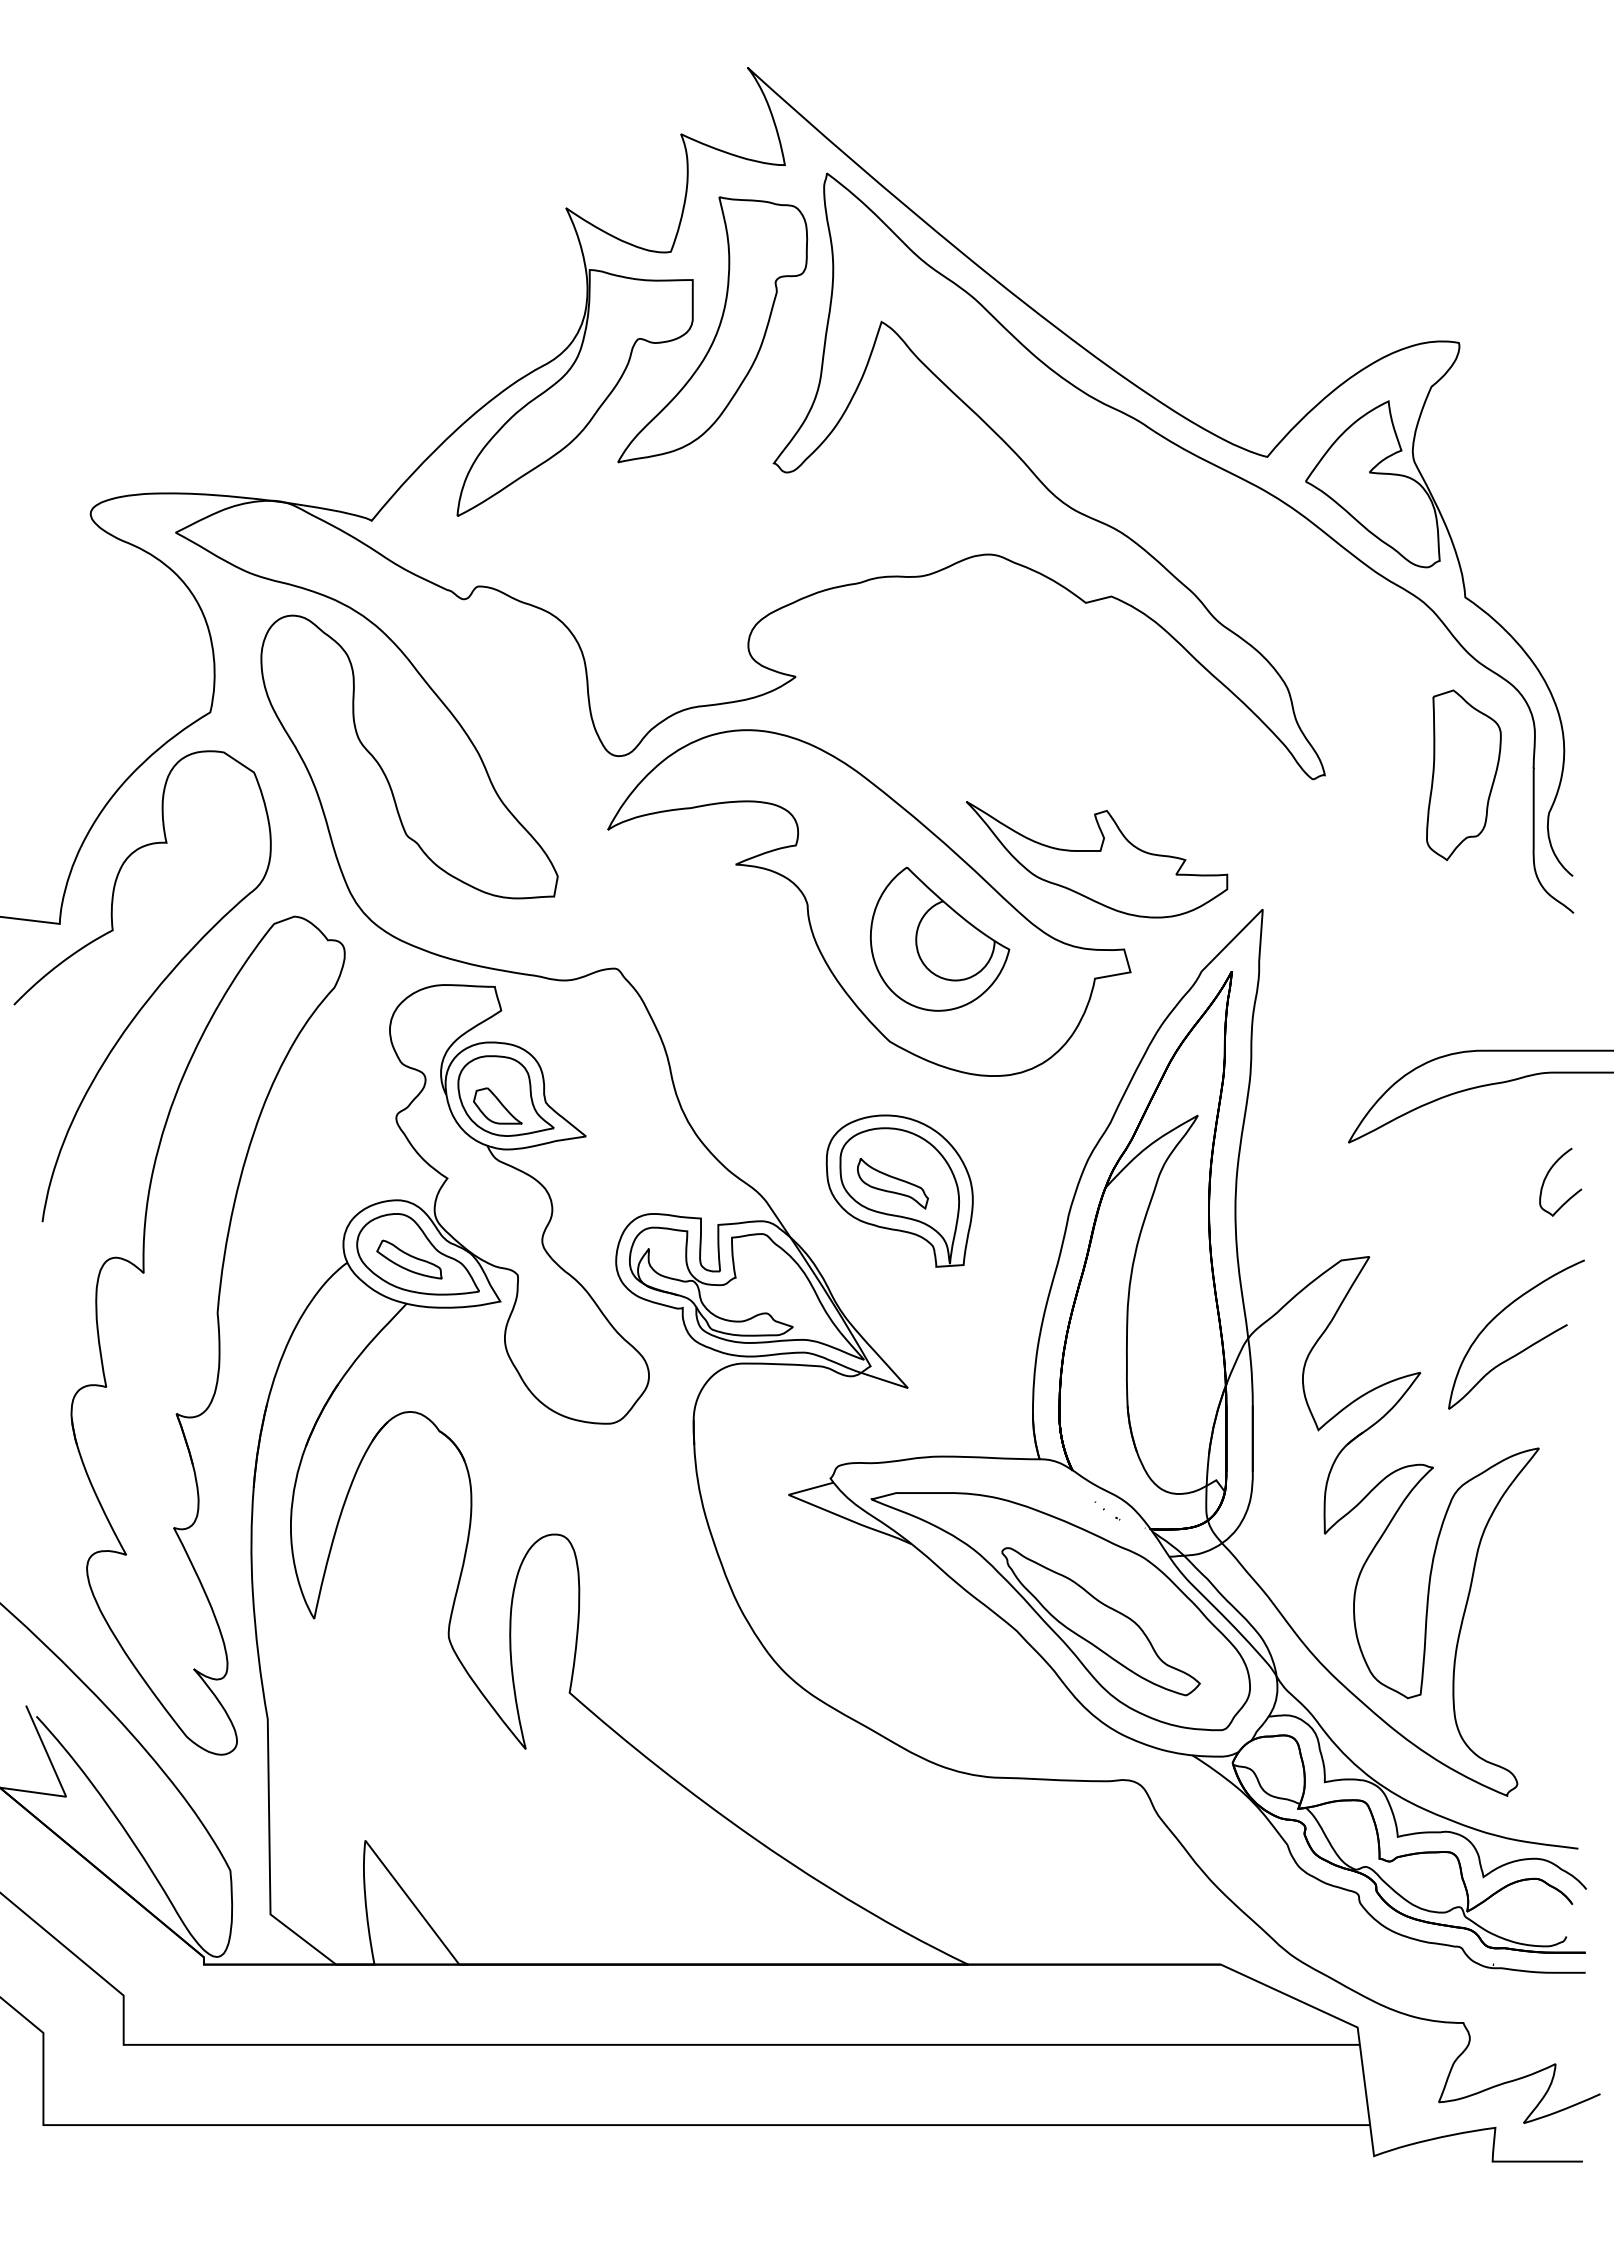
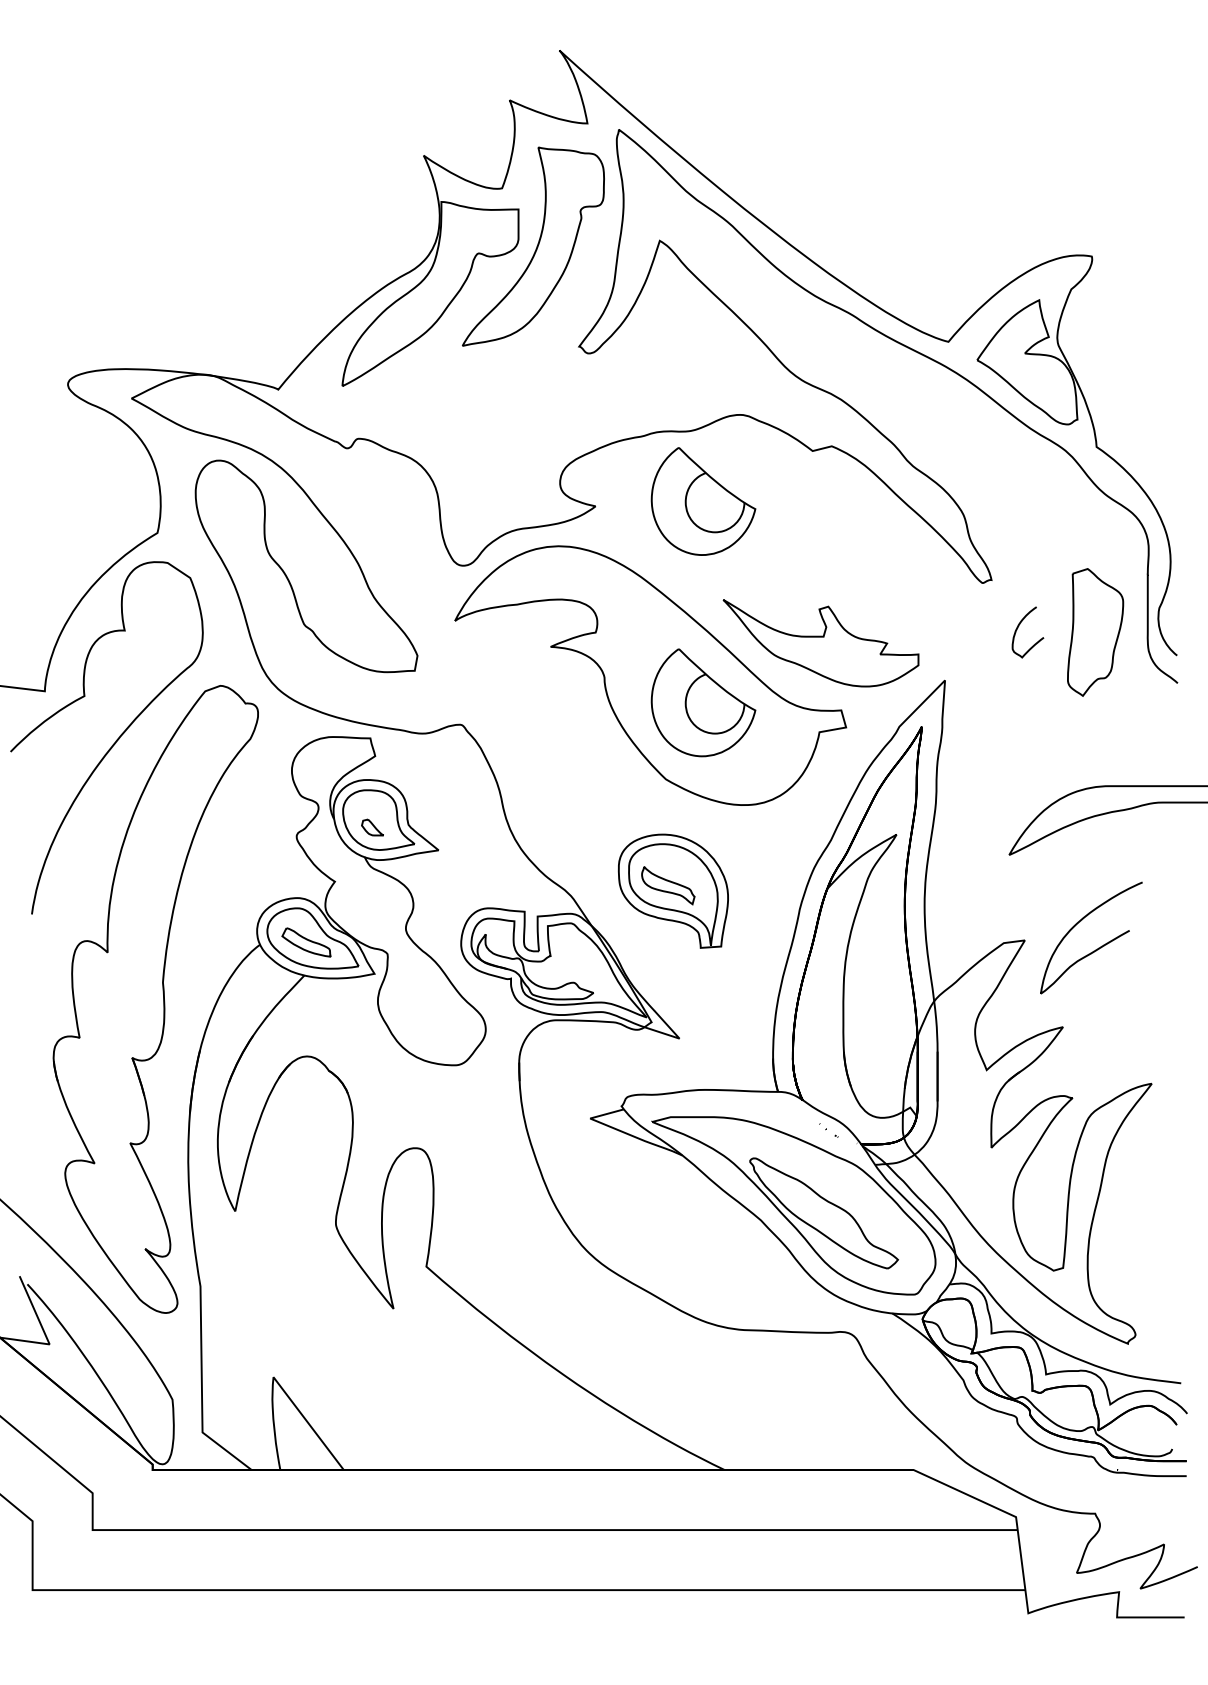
part: (939, 669) -> (703, 500), added
part: (1463, 775) -> (1095, 632), moved
part: (497, 1105) -> (372, 827), size x0.6
curve: (1548, 1174) -> (1018, 626), moved
curve: (1524, 1348) -> (1097, 948), moved

